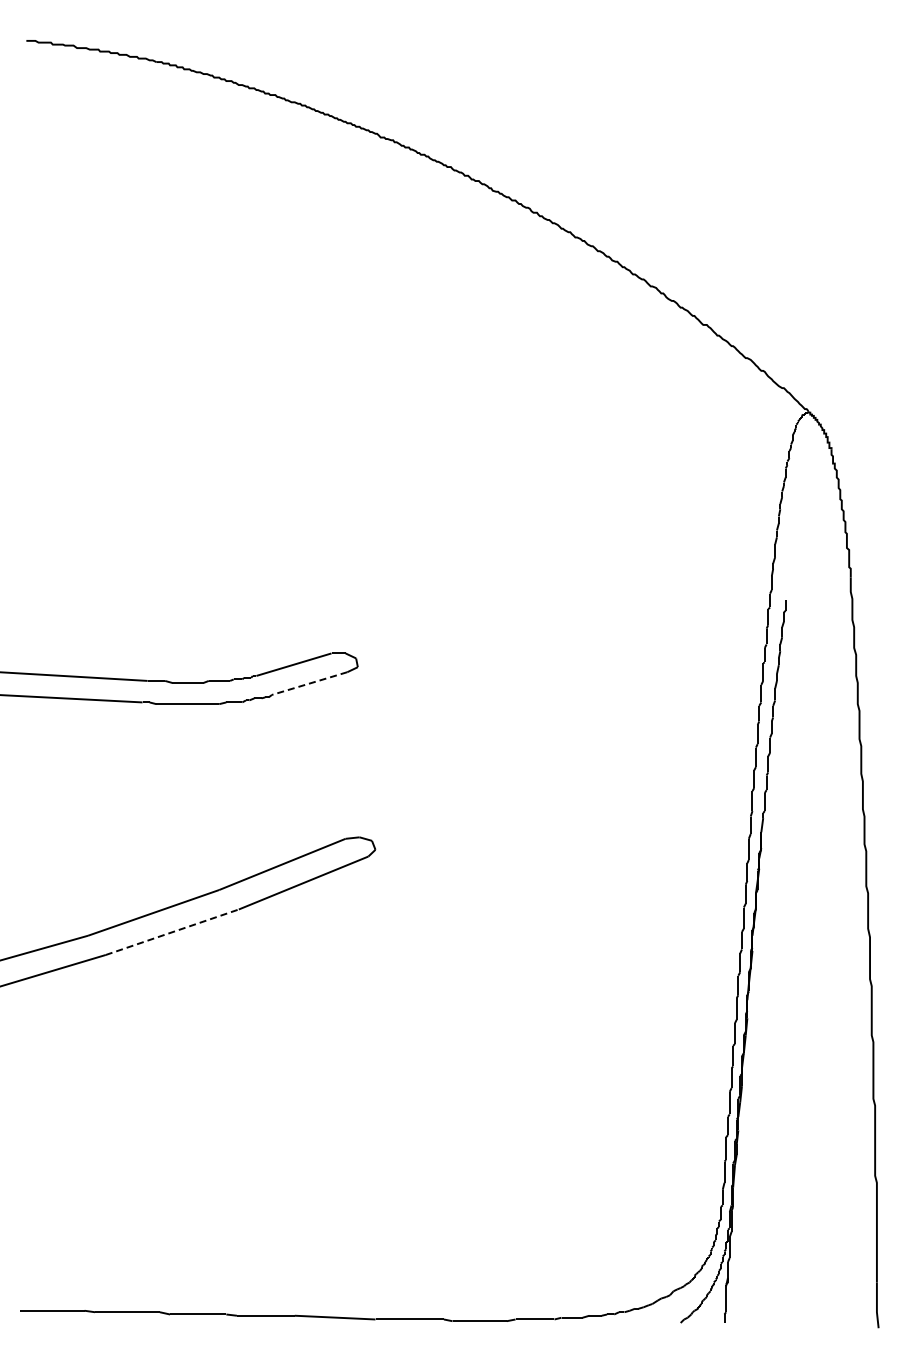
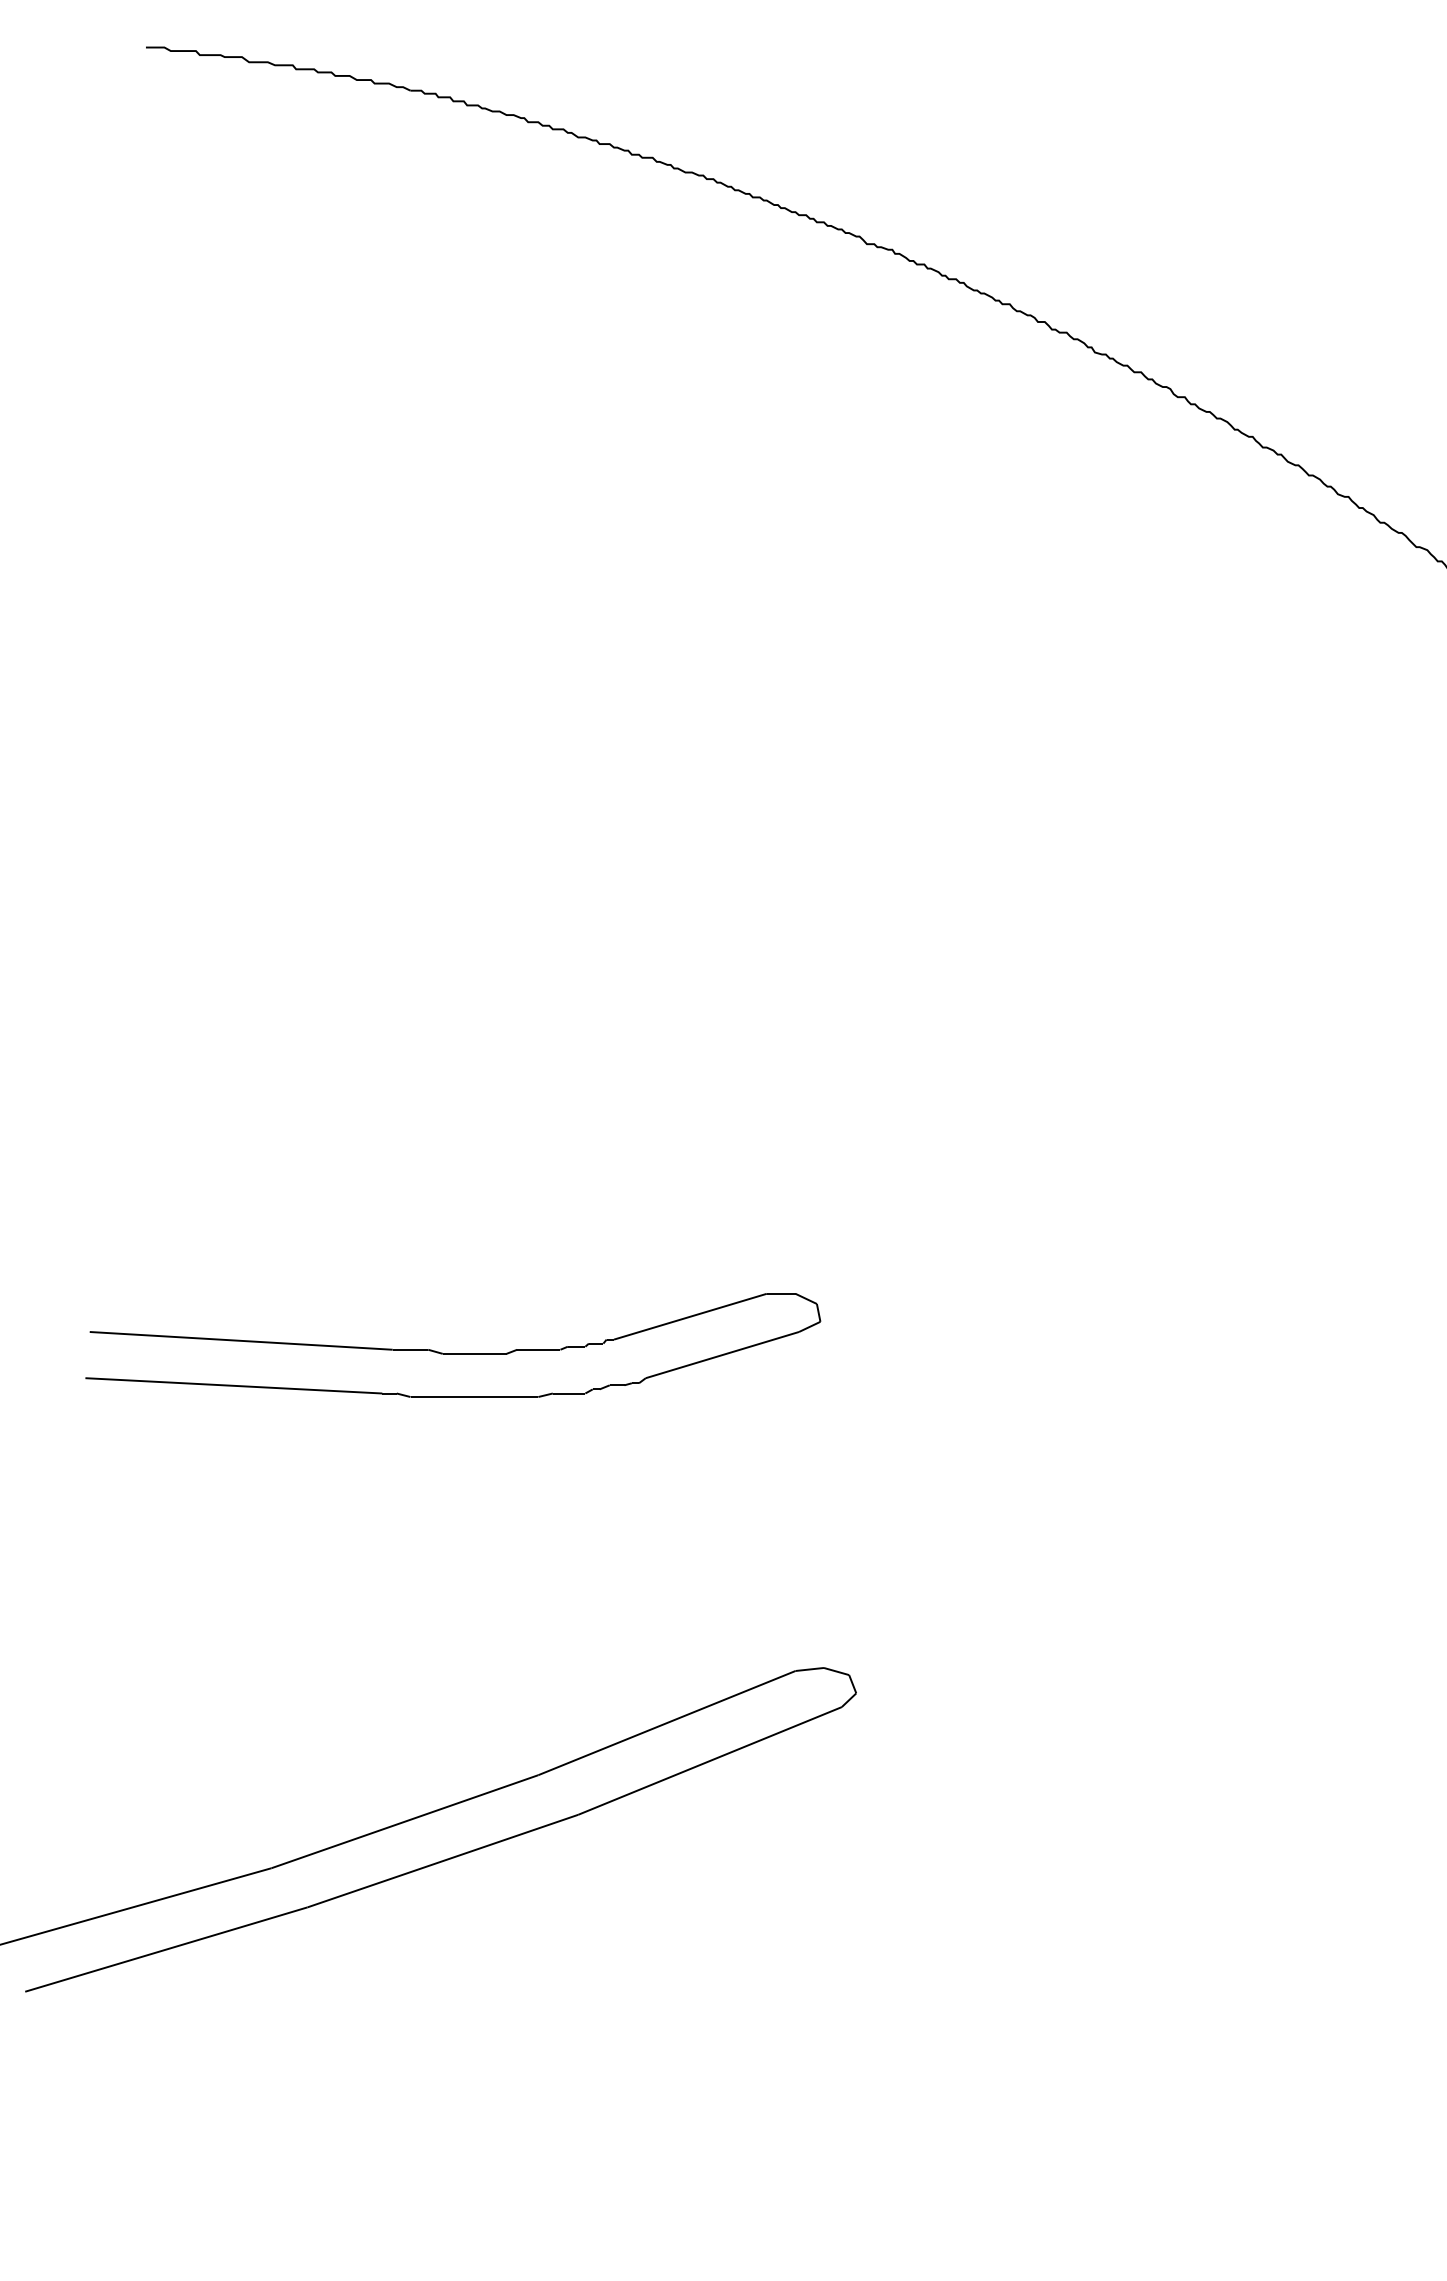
line: (309, 683) -> (722, 1354), dashed -> solid
line: (172, 932) -> (443, 1861), dashed -> solid

